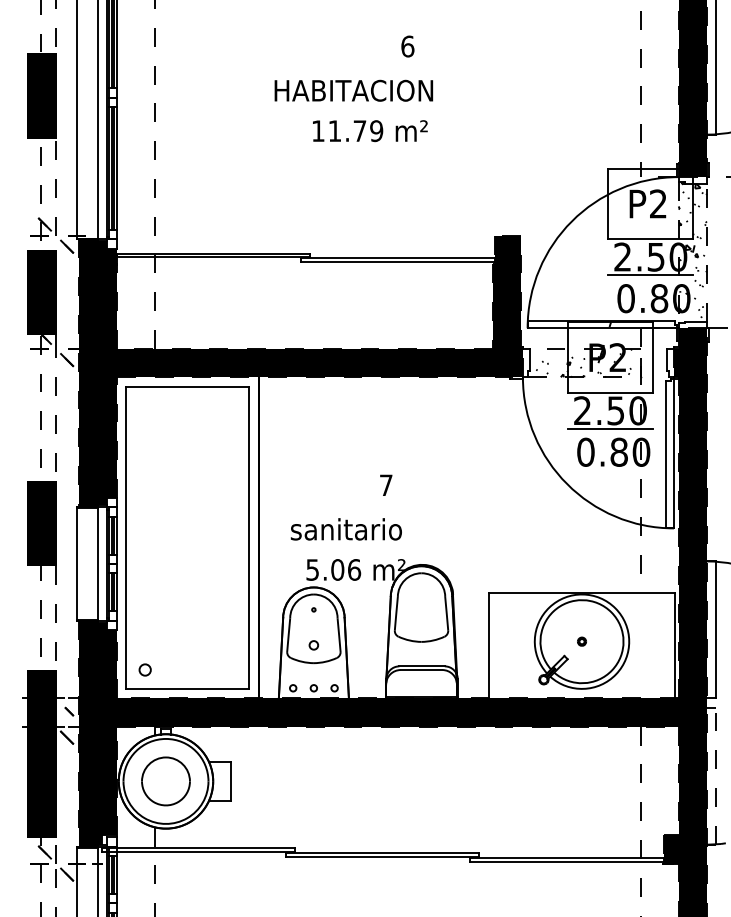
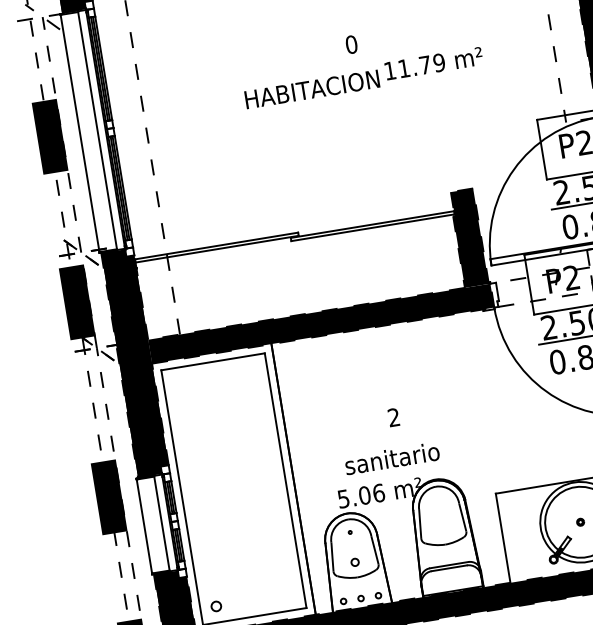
text: (407, 46) -> (351, 44), 6 -> 0
text: (370, 131) -> (434, 64), moved
hatch: (584, 363) -> (544, 287), removed
text: (386, 484) -> (394, 416), 7 -> 2
text: (345, 529) -> (391, 458), moved

